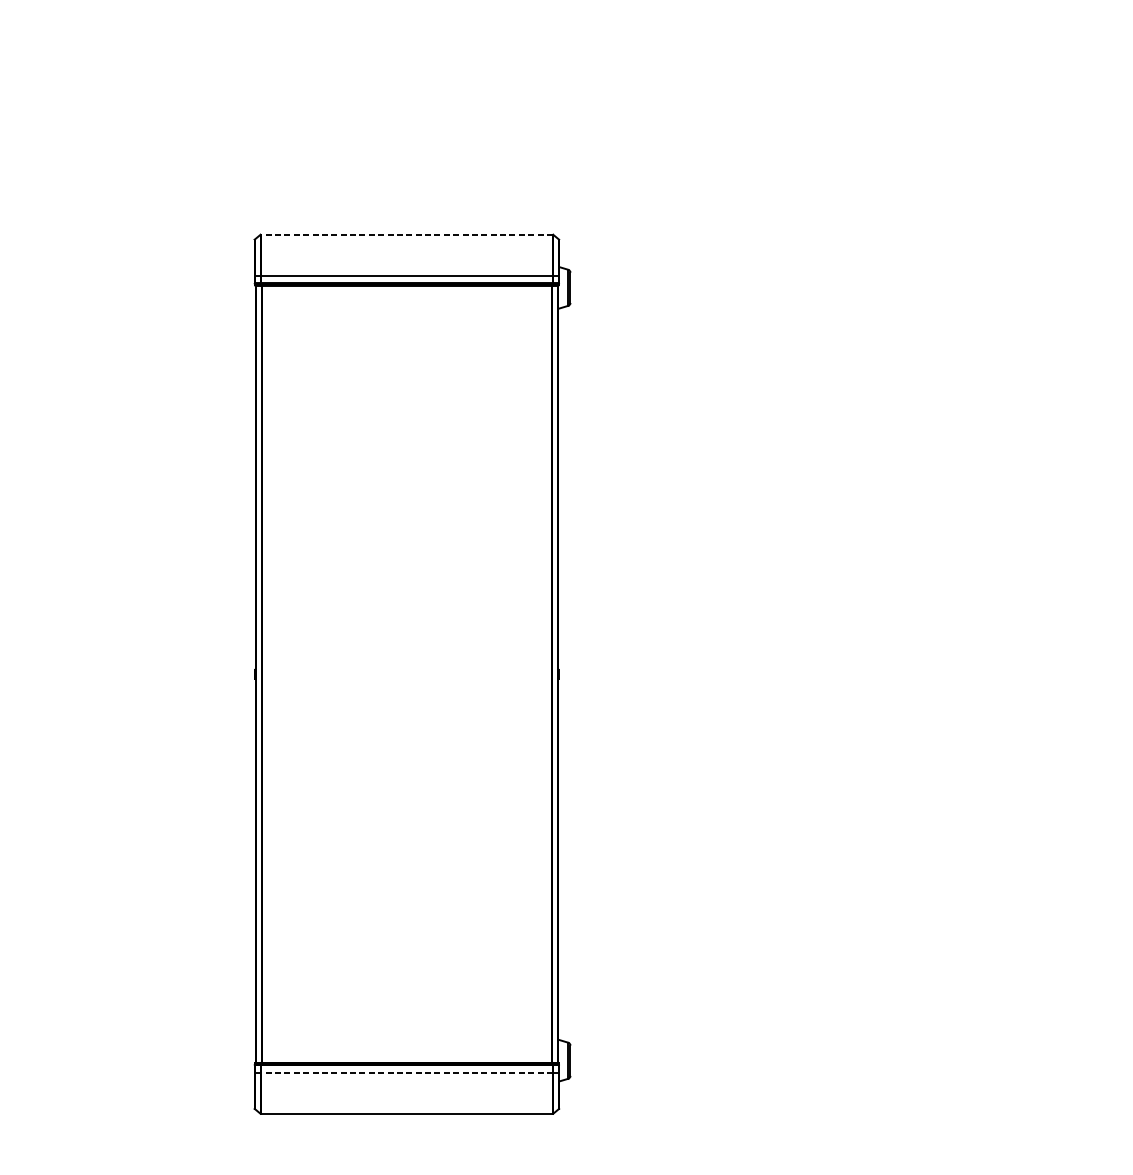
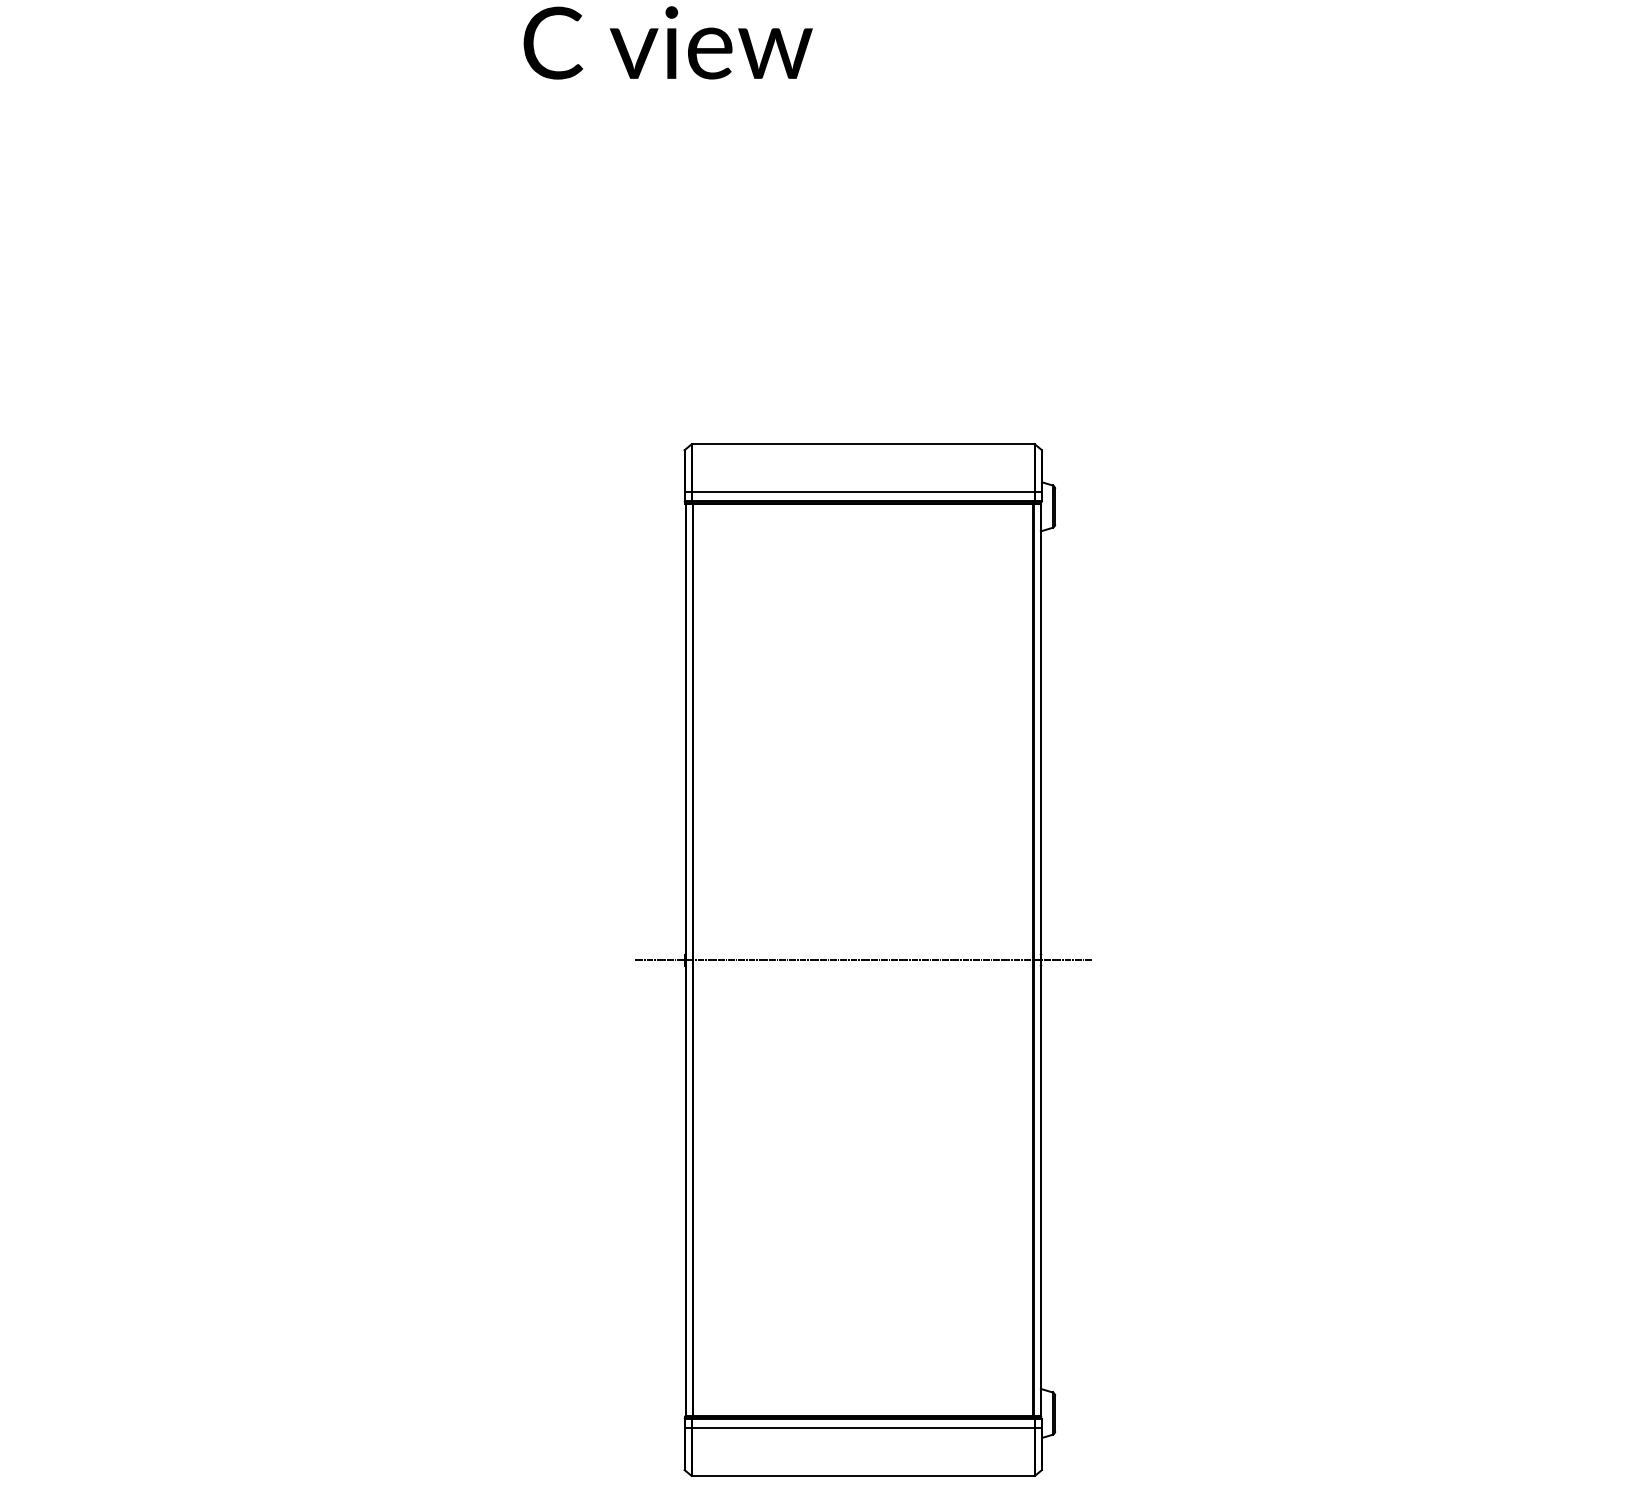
line: (406, 234) -> (862, 444), dashed -> solid
line: (406, 674) -> (862, 960), added
line: (406, 1073) -> (862, 1428), dashed -> solid

